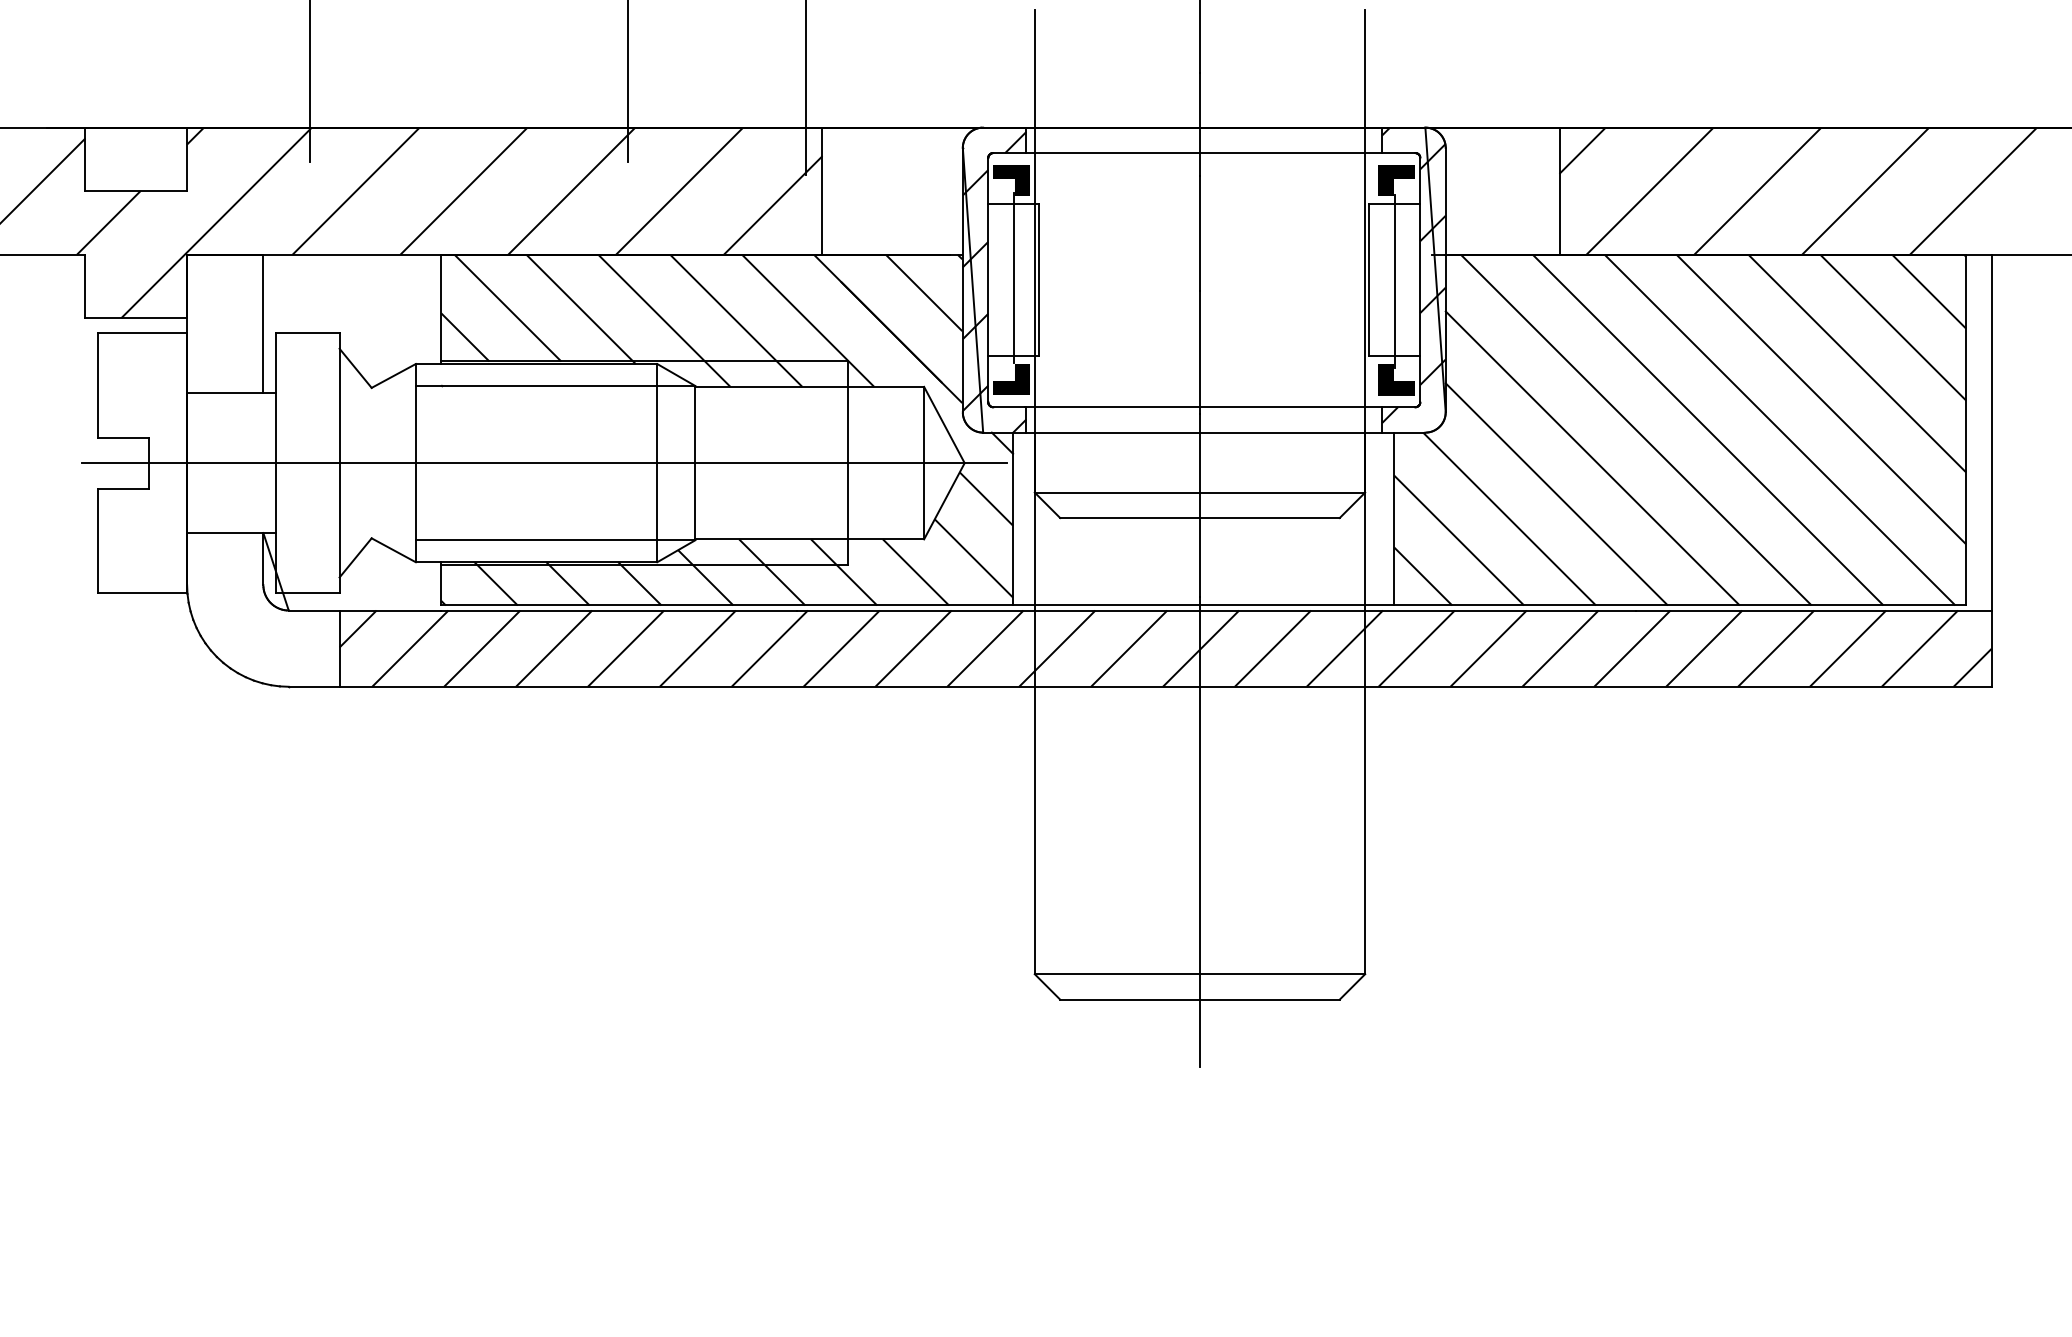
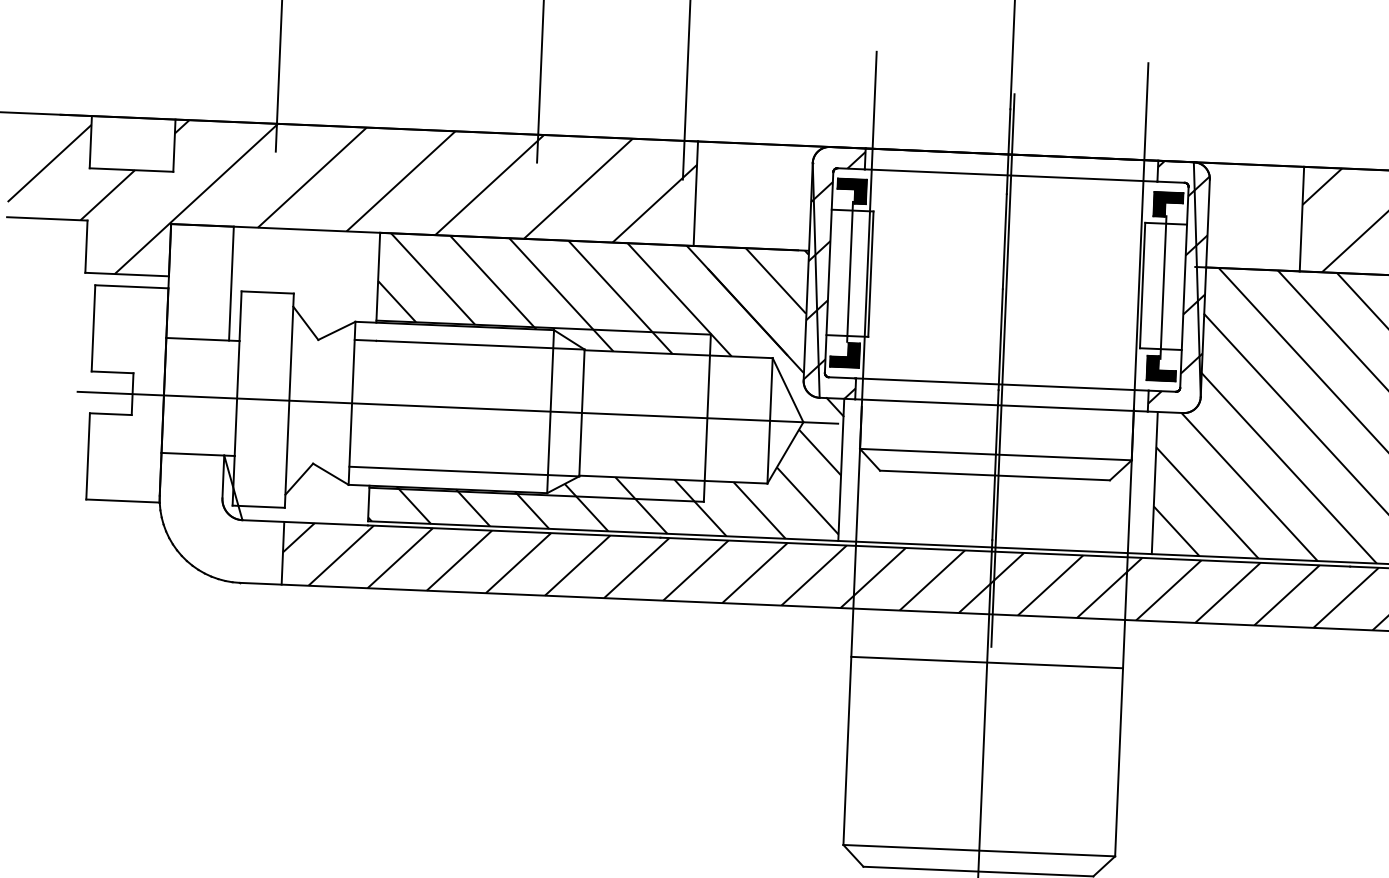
line: (1204, 390) -> (1003, 370), added
line: (1199, 745) -> (986, 662), added

